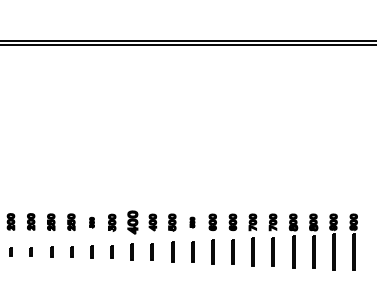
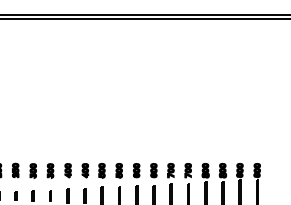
part: (91, 222) -> (32, 170), size x1.67
part: (132, 222) -> (67, 170), size x0.71
part: (192, 222) -> (119, 170), size x1.67

